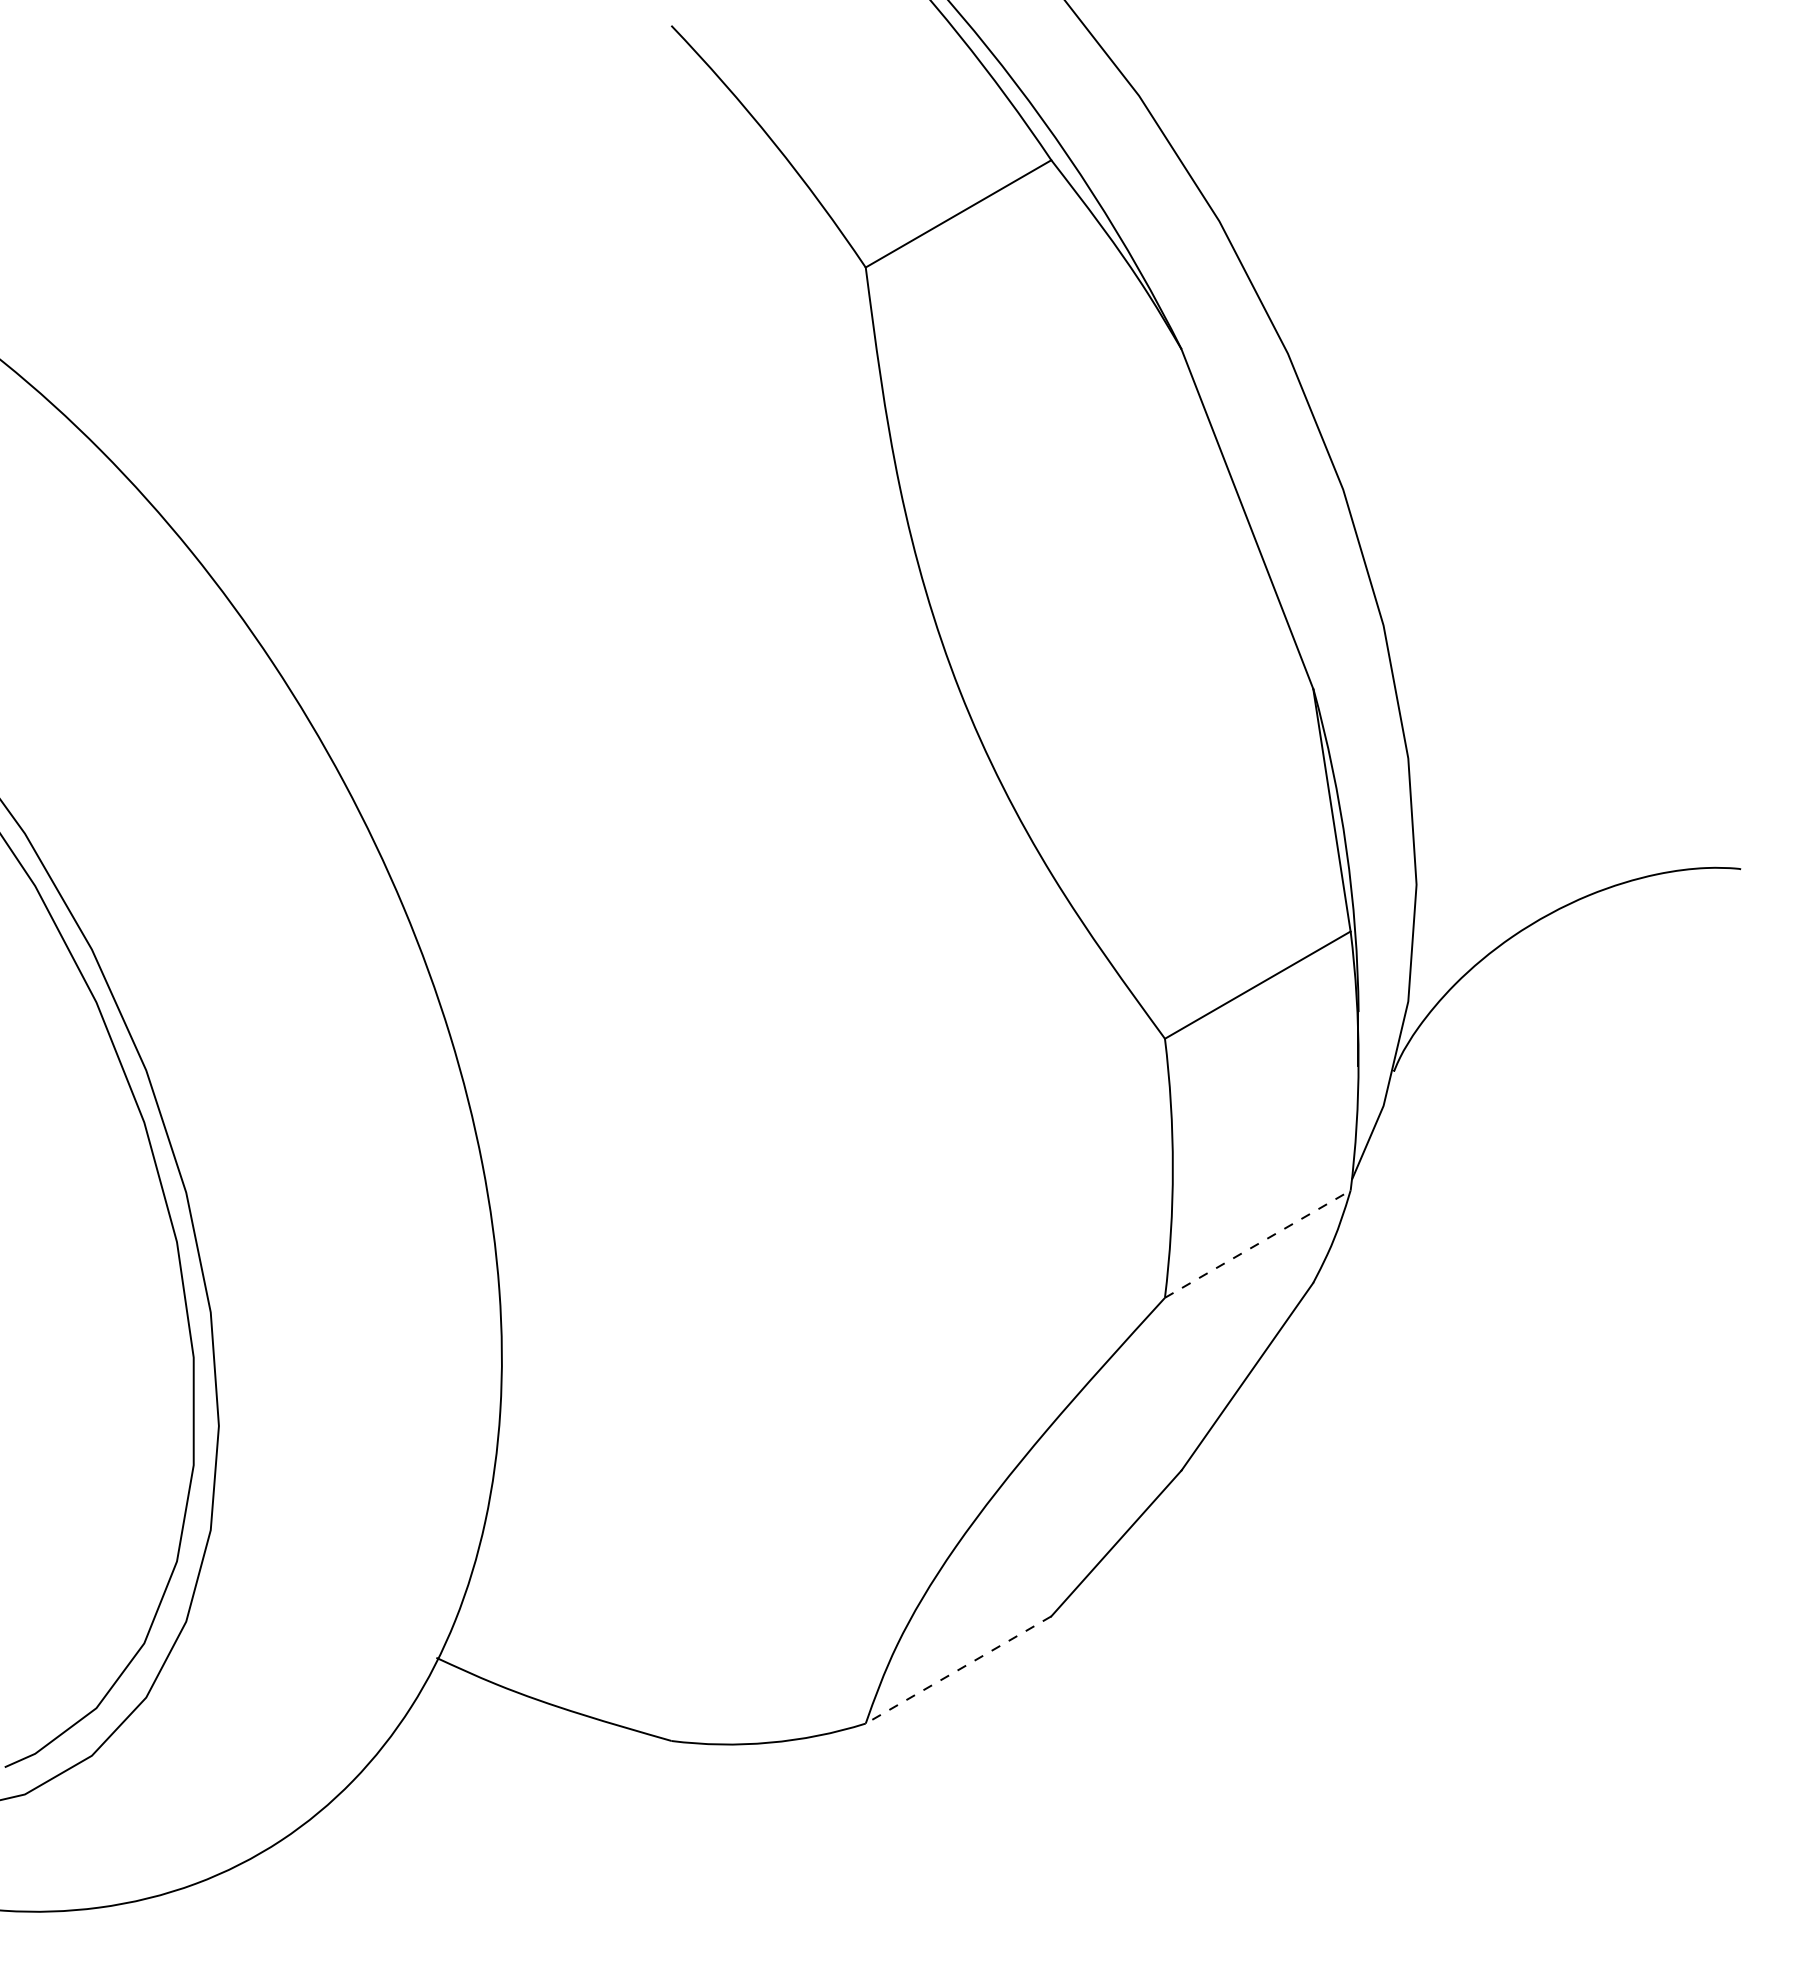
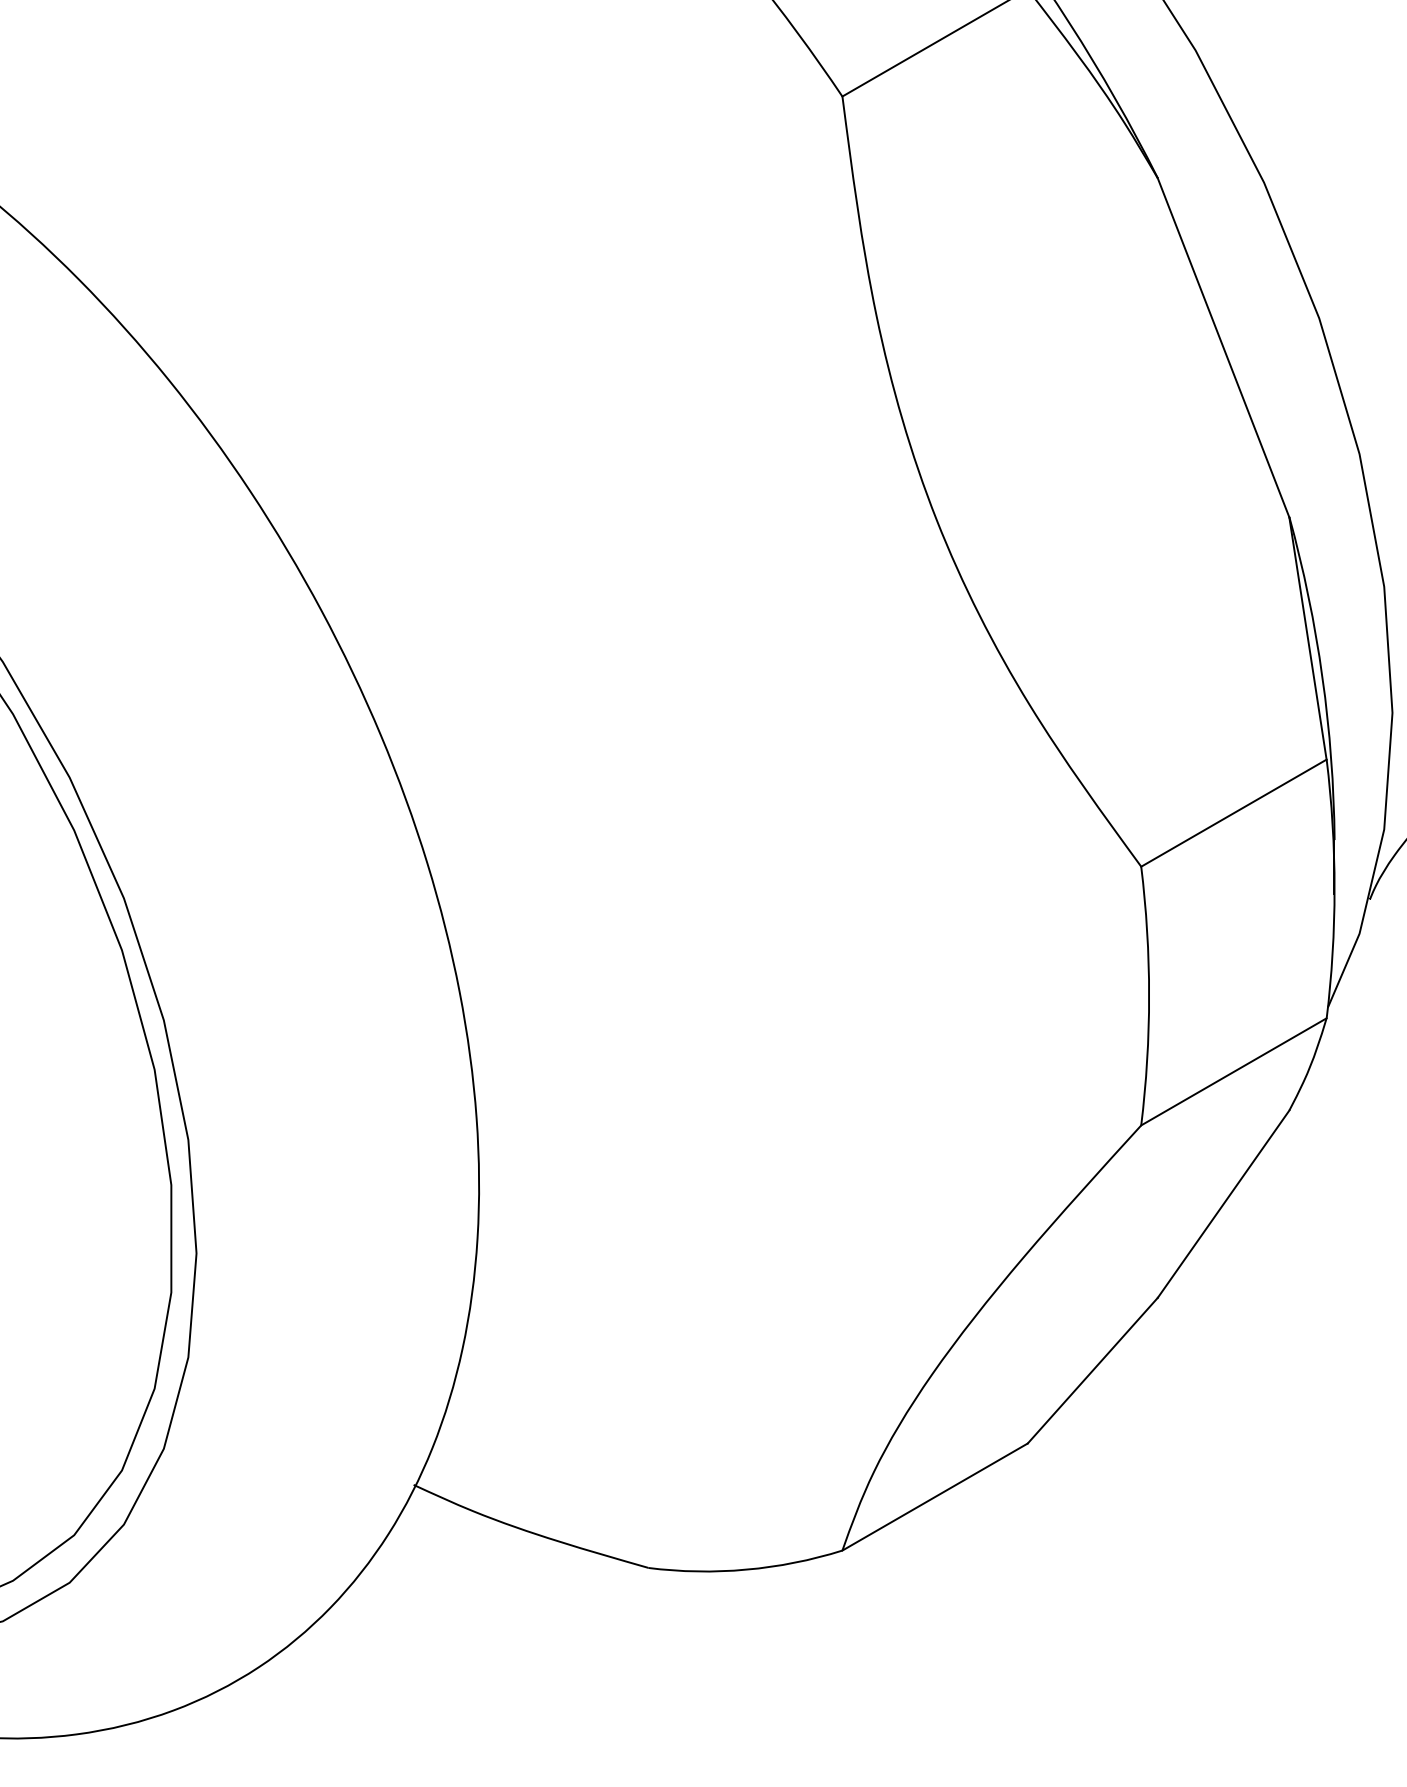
line: (1258, 1243) -> (1234, 1071), dashed -> solid
line: (958, 1670) -> (935, 1497), dashed -> solid

